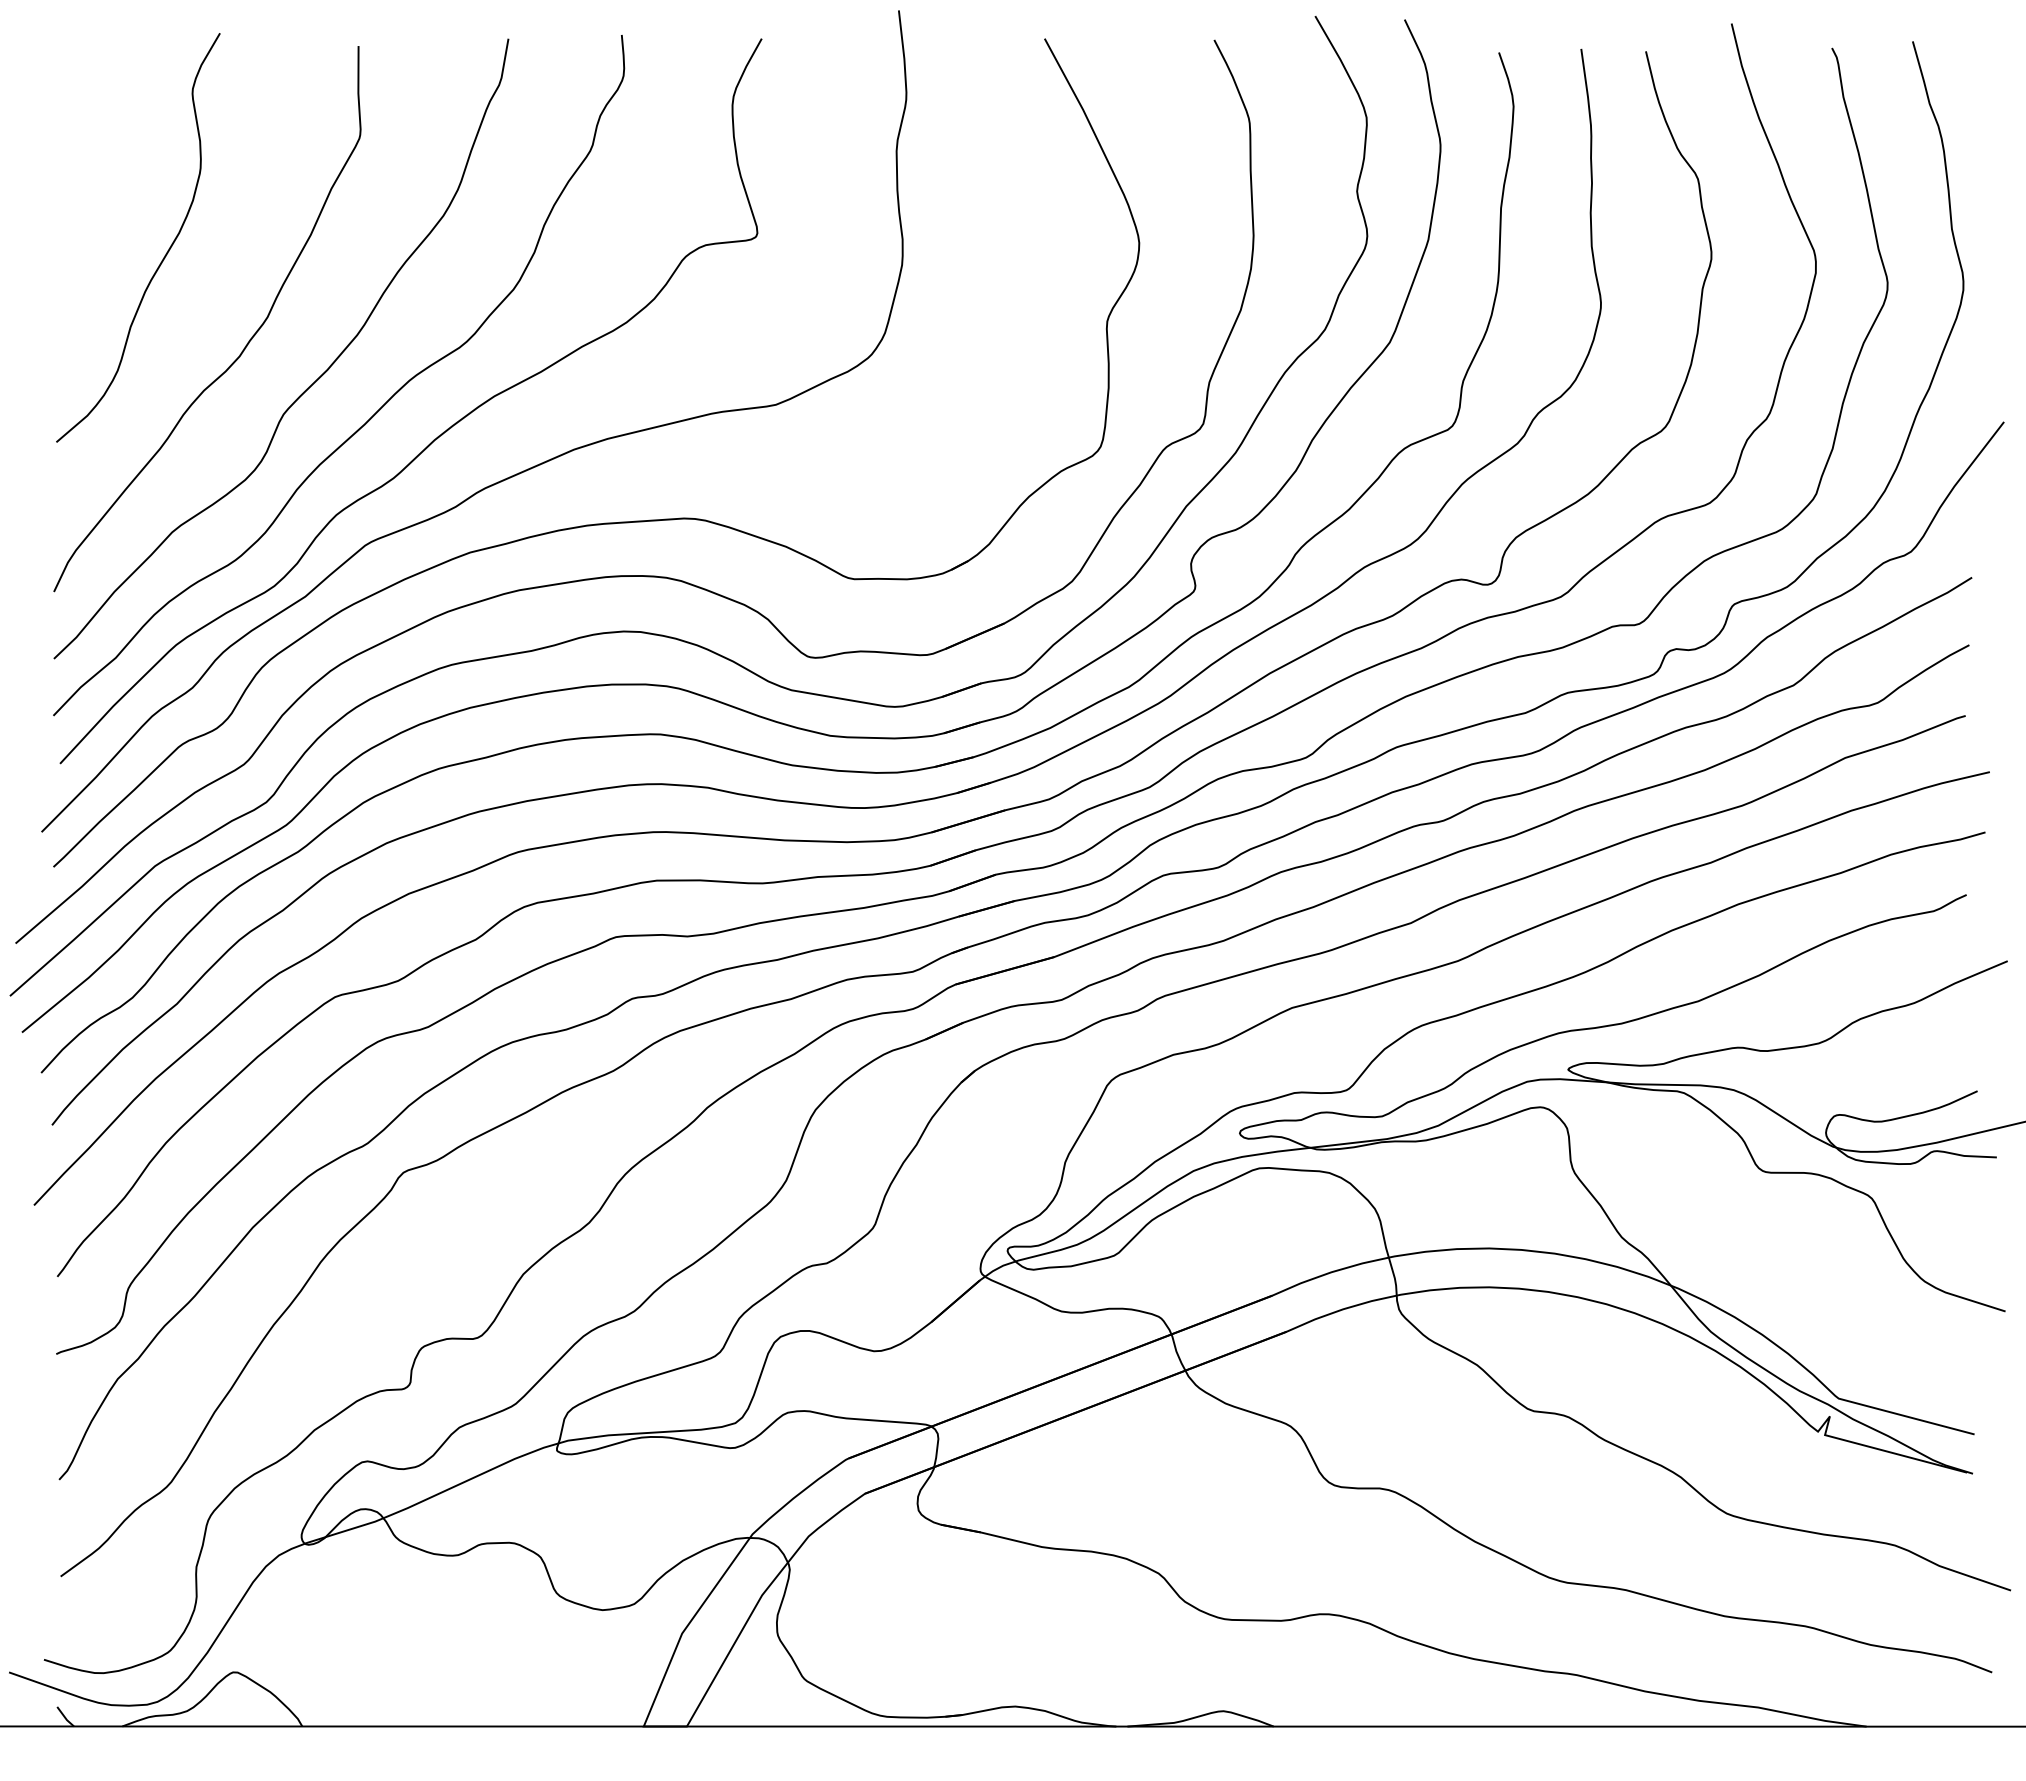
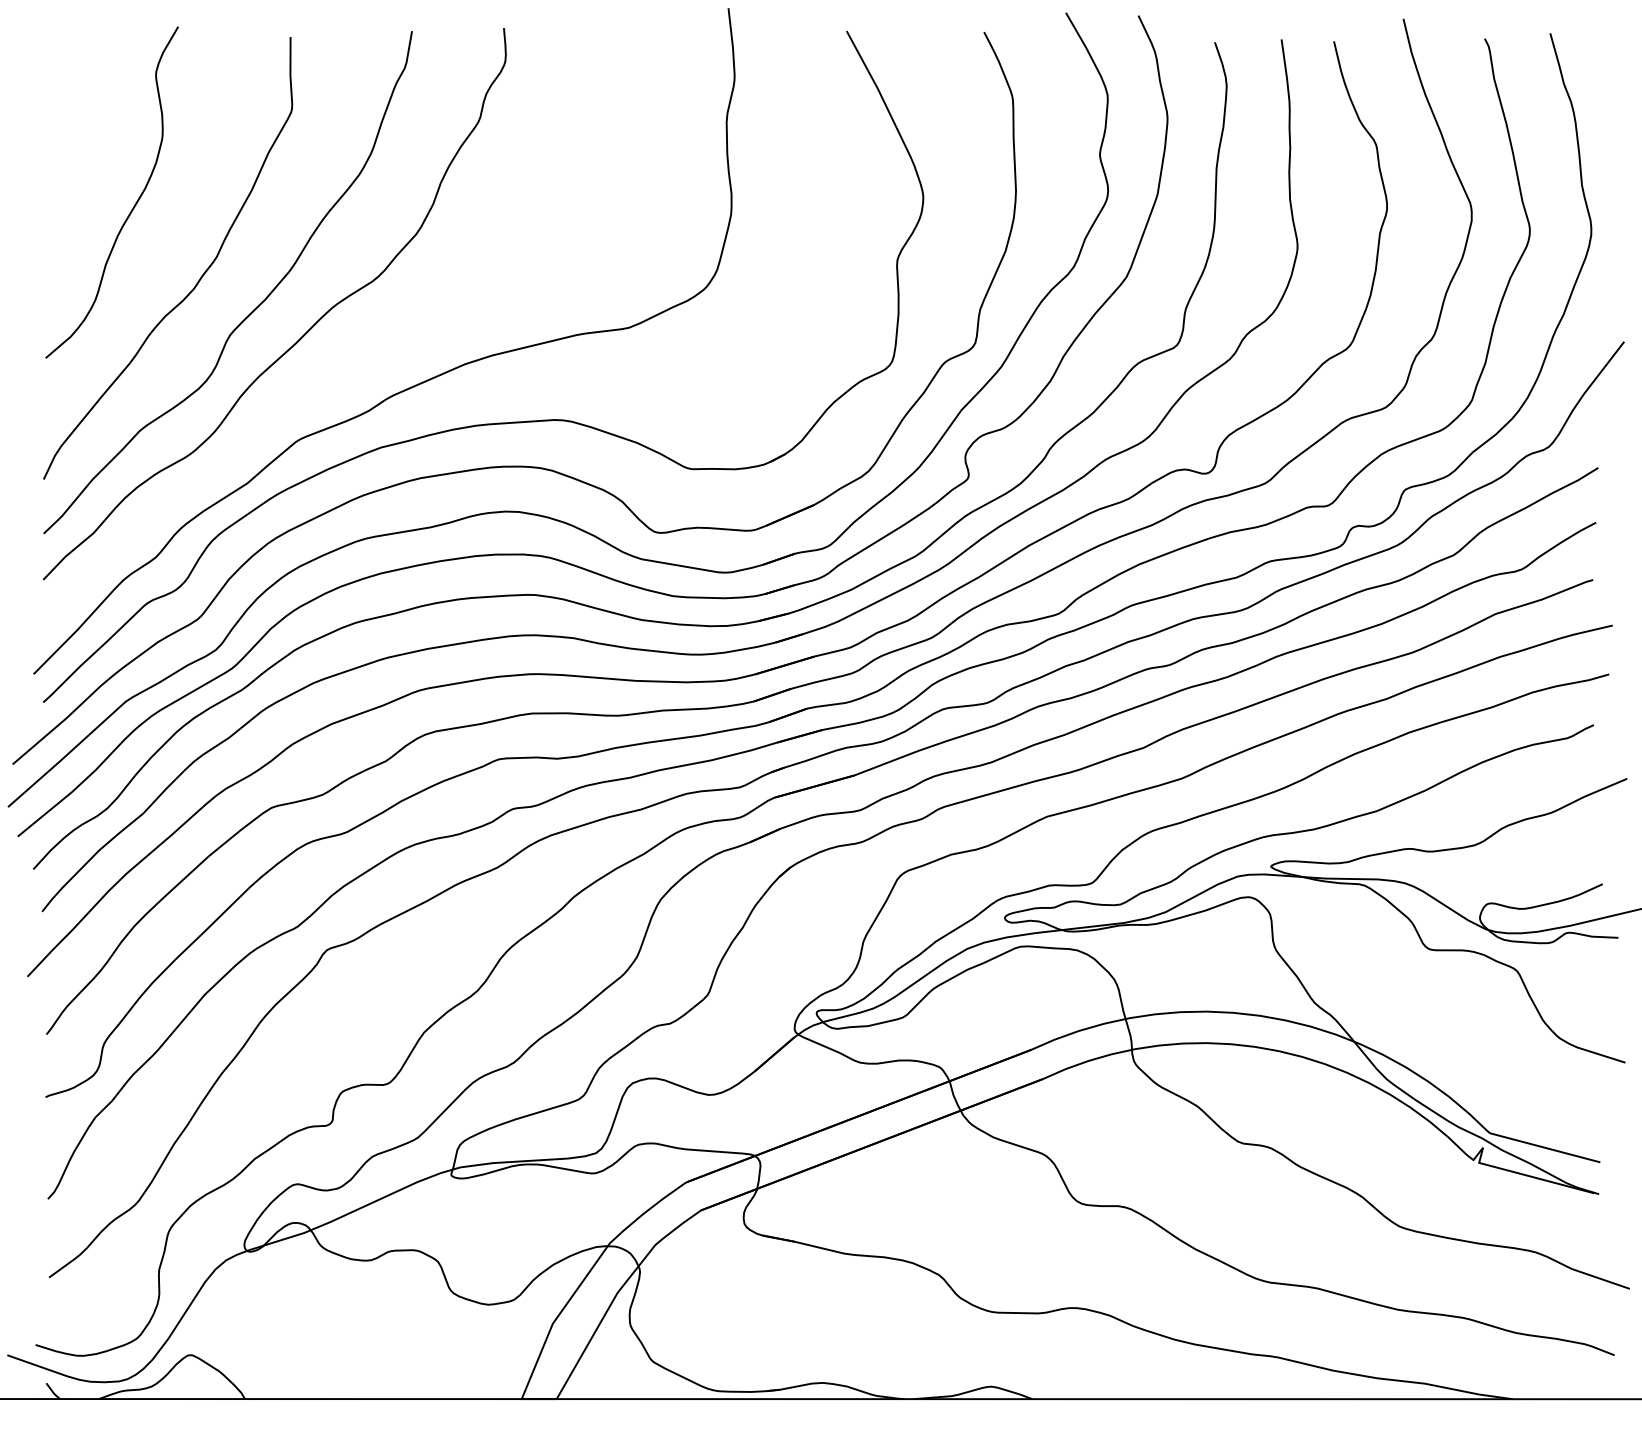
curve: (438, 435) -> (355, 352), removed

